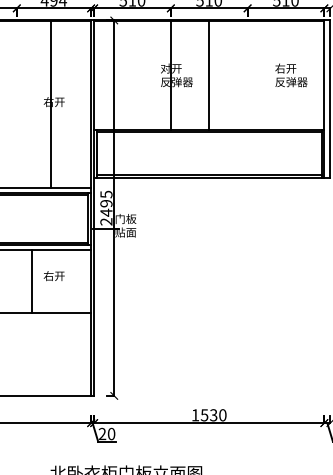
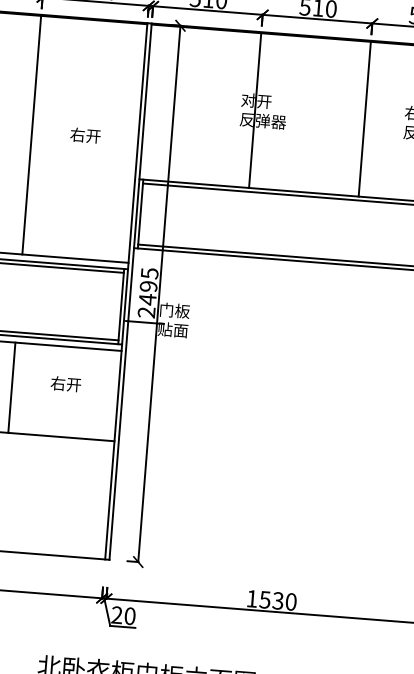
line: (208, 75) -> (364, 119), moved
line: (50, 104) -> (31, 134), moved
line: (31, 281) -> (11, 387), moved

